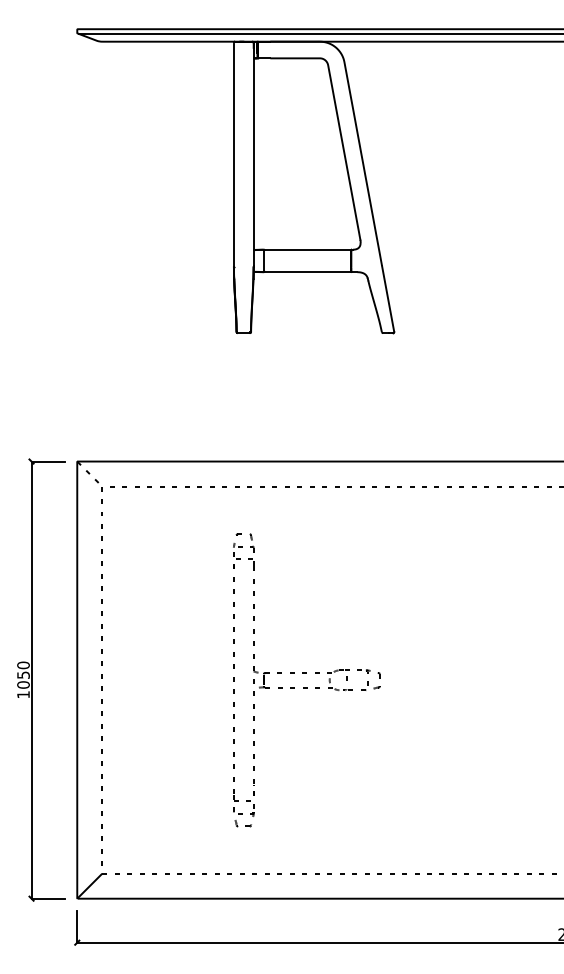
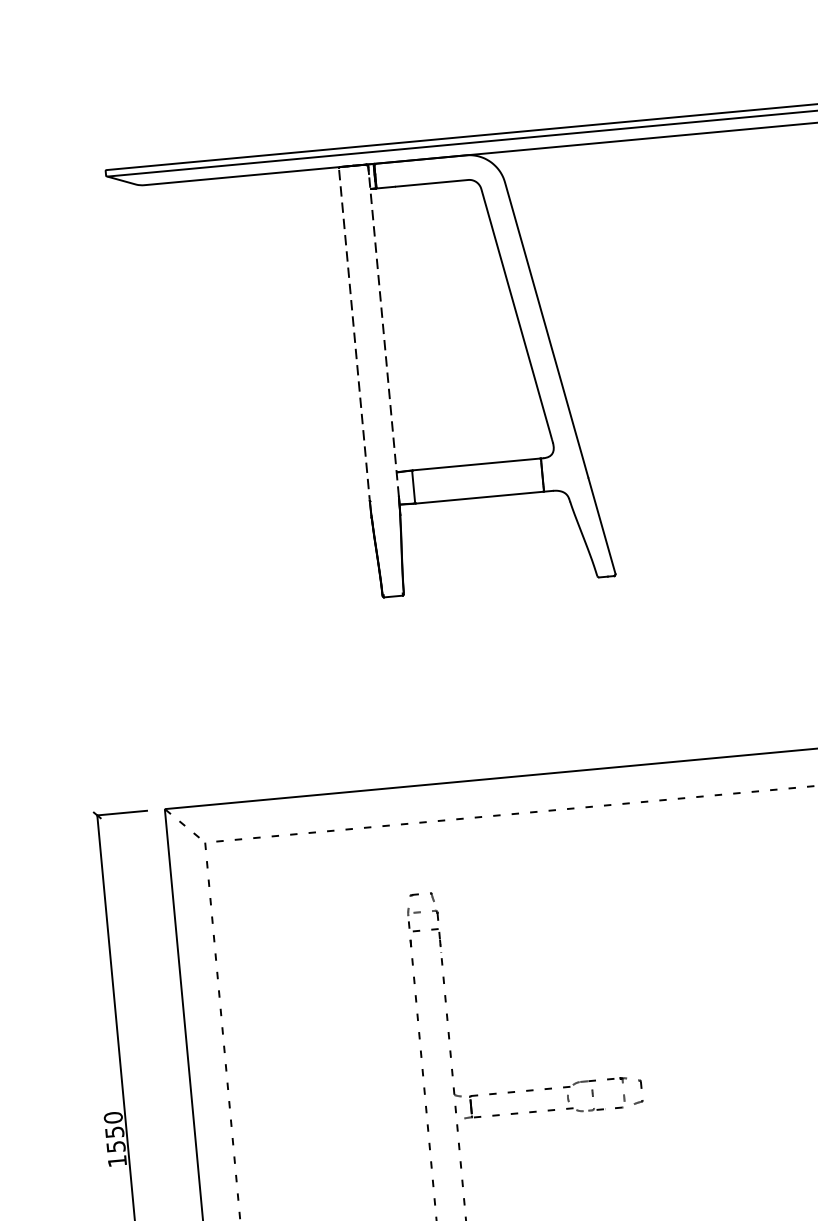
line: (253, 154) -> (383, 331), solid -> dashed
line: (233, 155) -> (353, 335), solid -> dashed
text: (23, 684) -> (115, 1146), 1050 -> 1550

